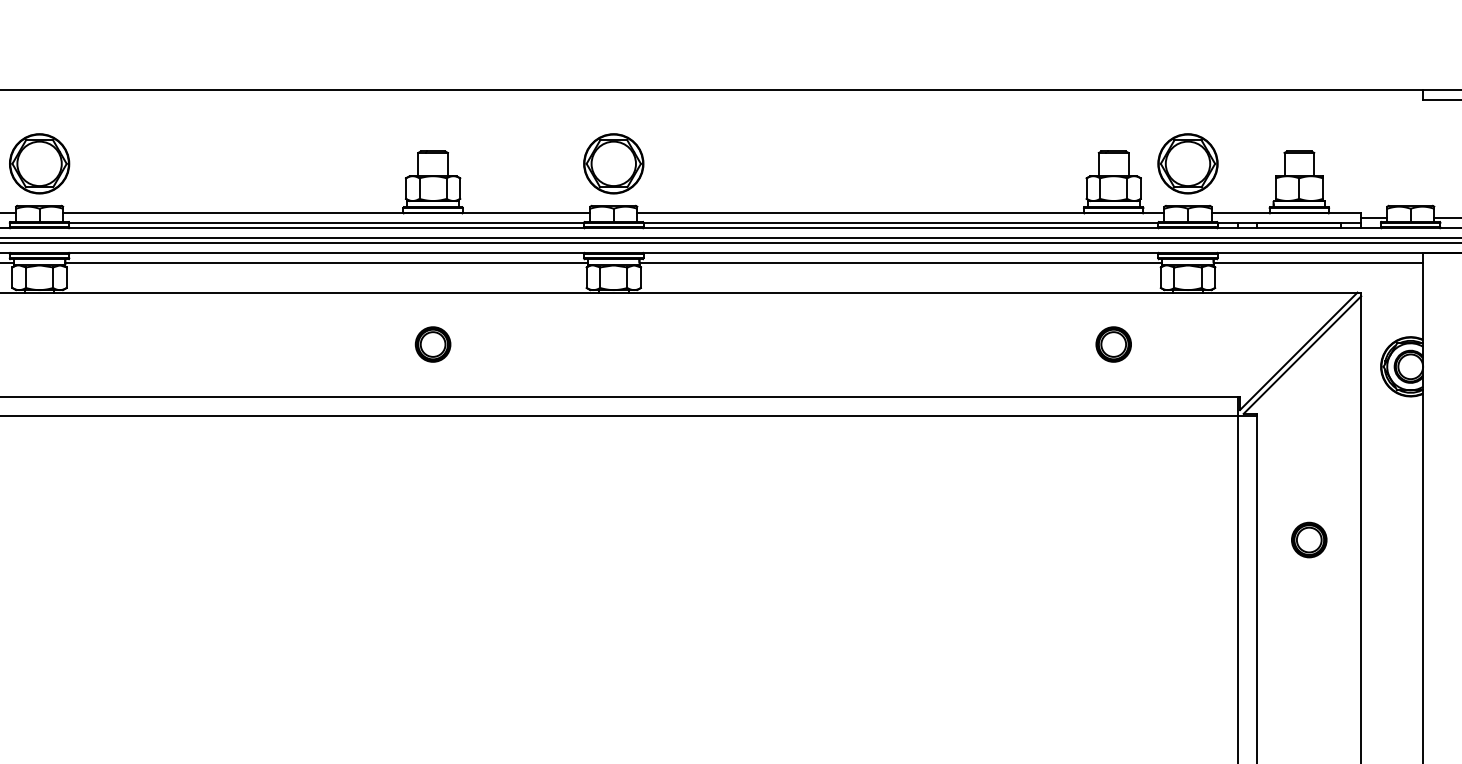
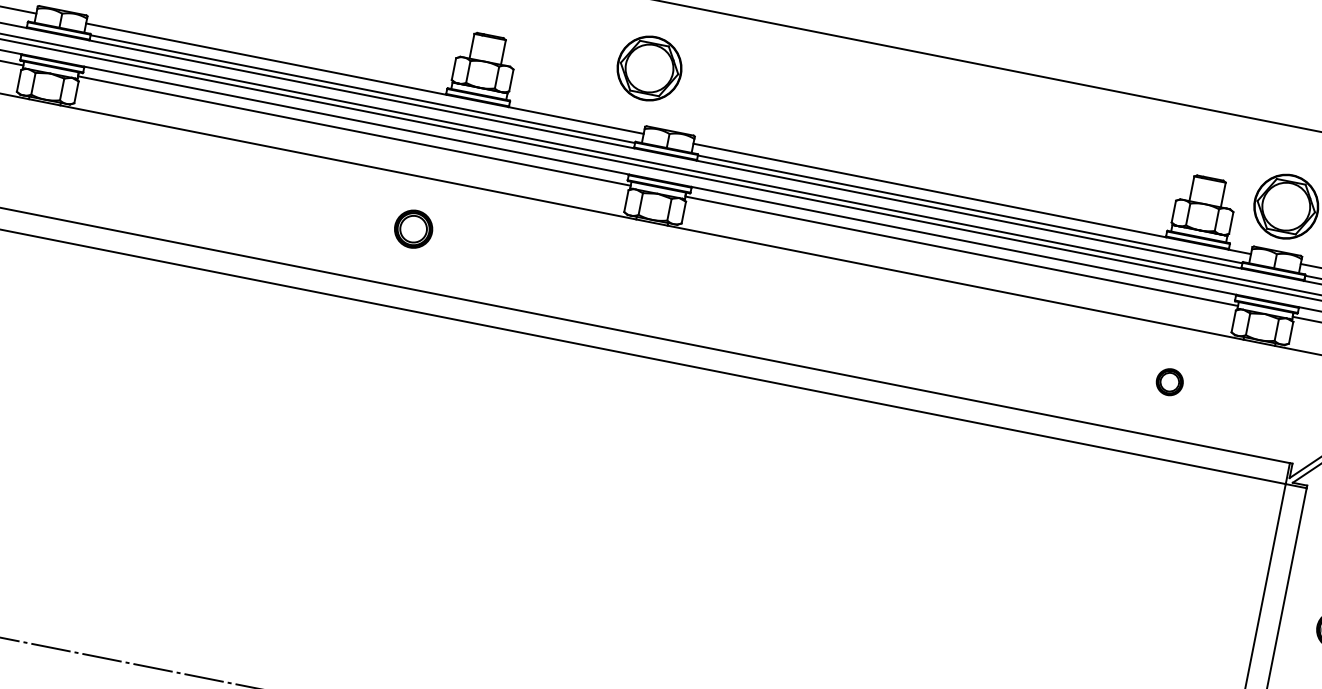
part: (613, 163) -> (649, 68), moved
part: (432, 344) -> (412, 229), moved
part: (1113, 344) -> (1169, 382), size x0.7

